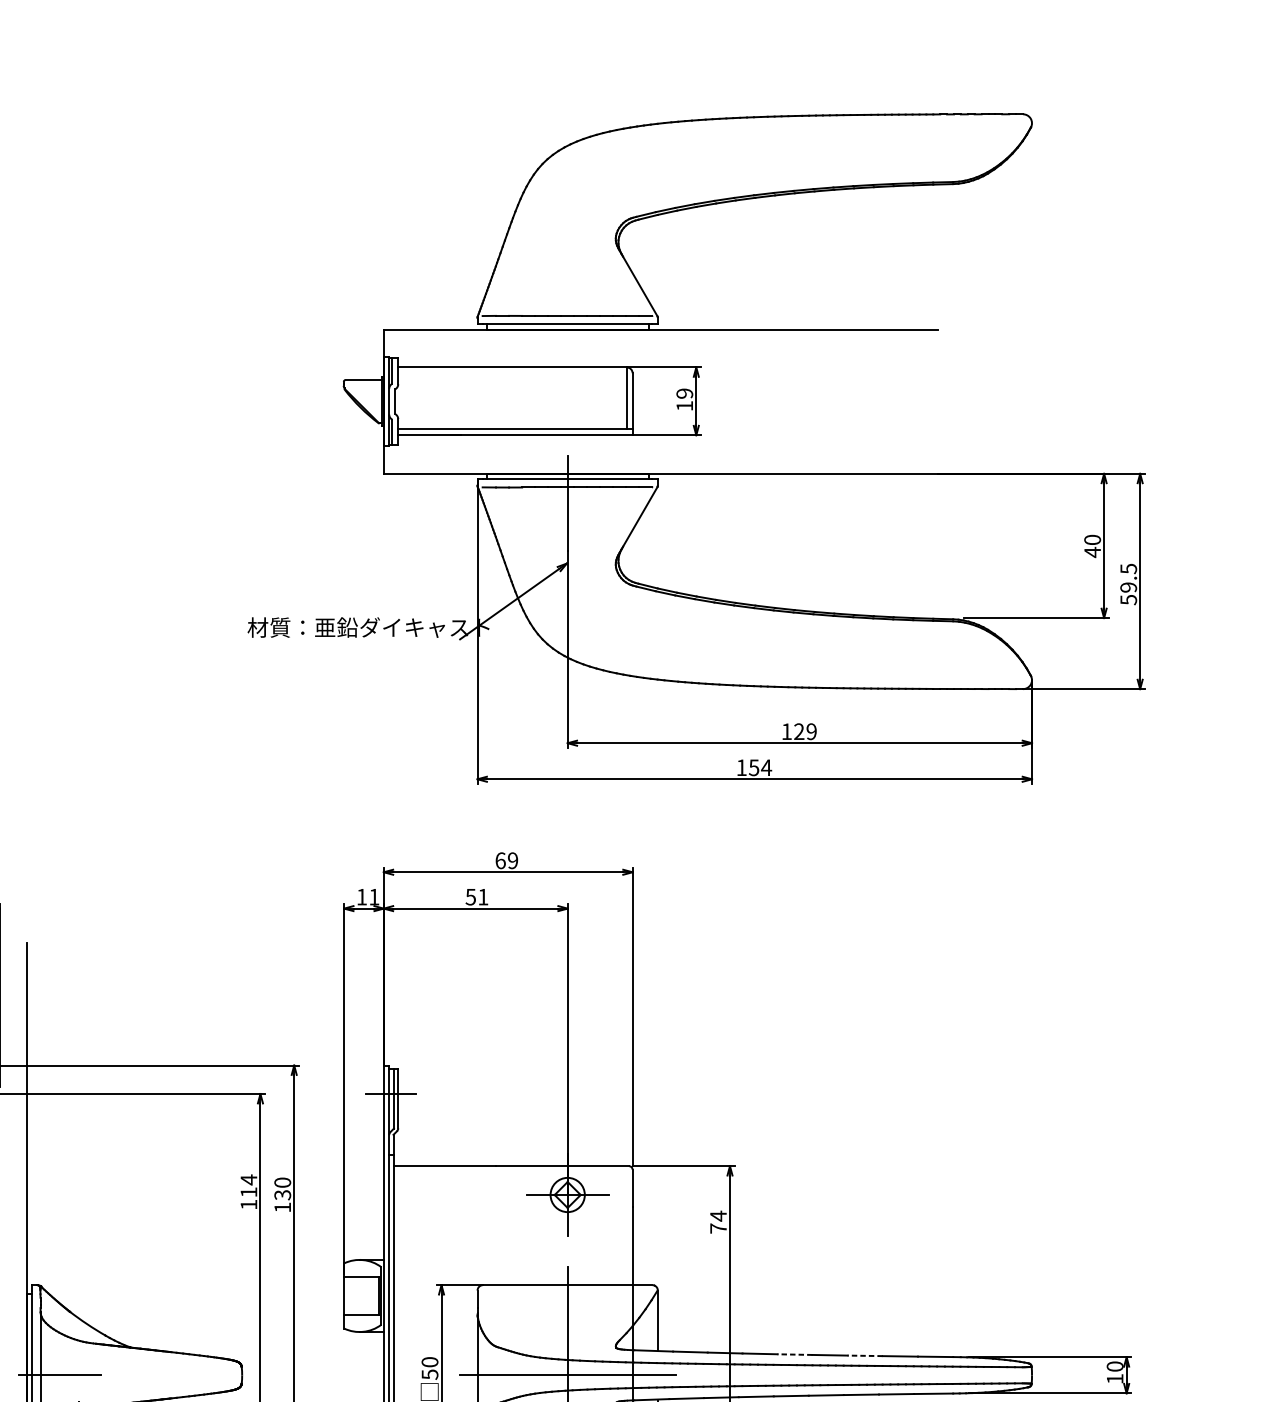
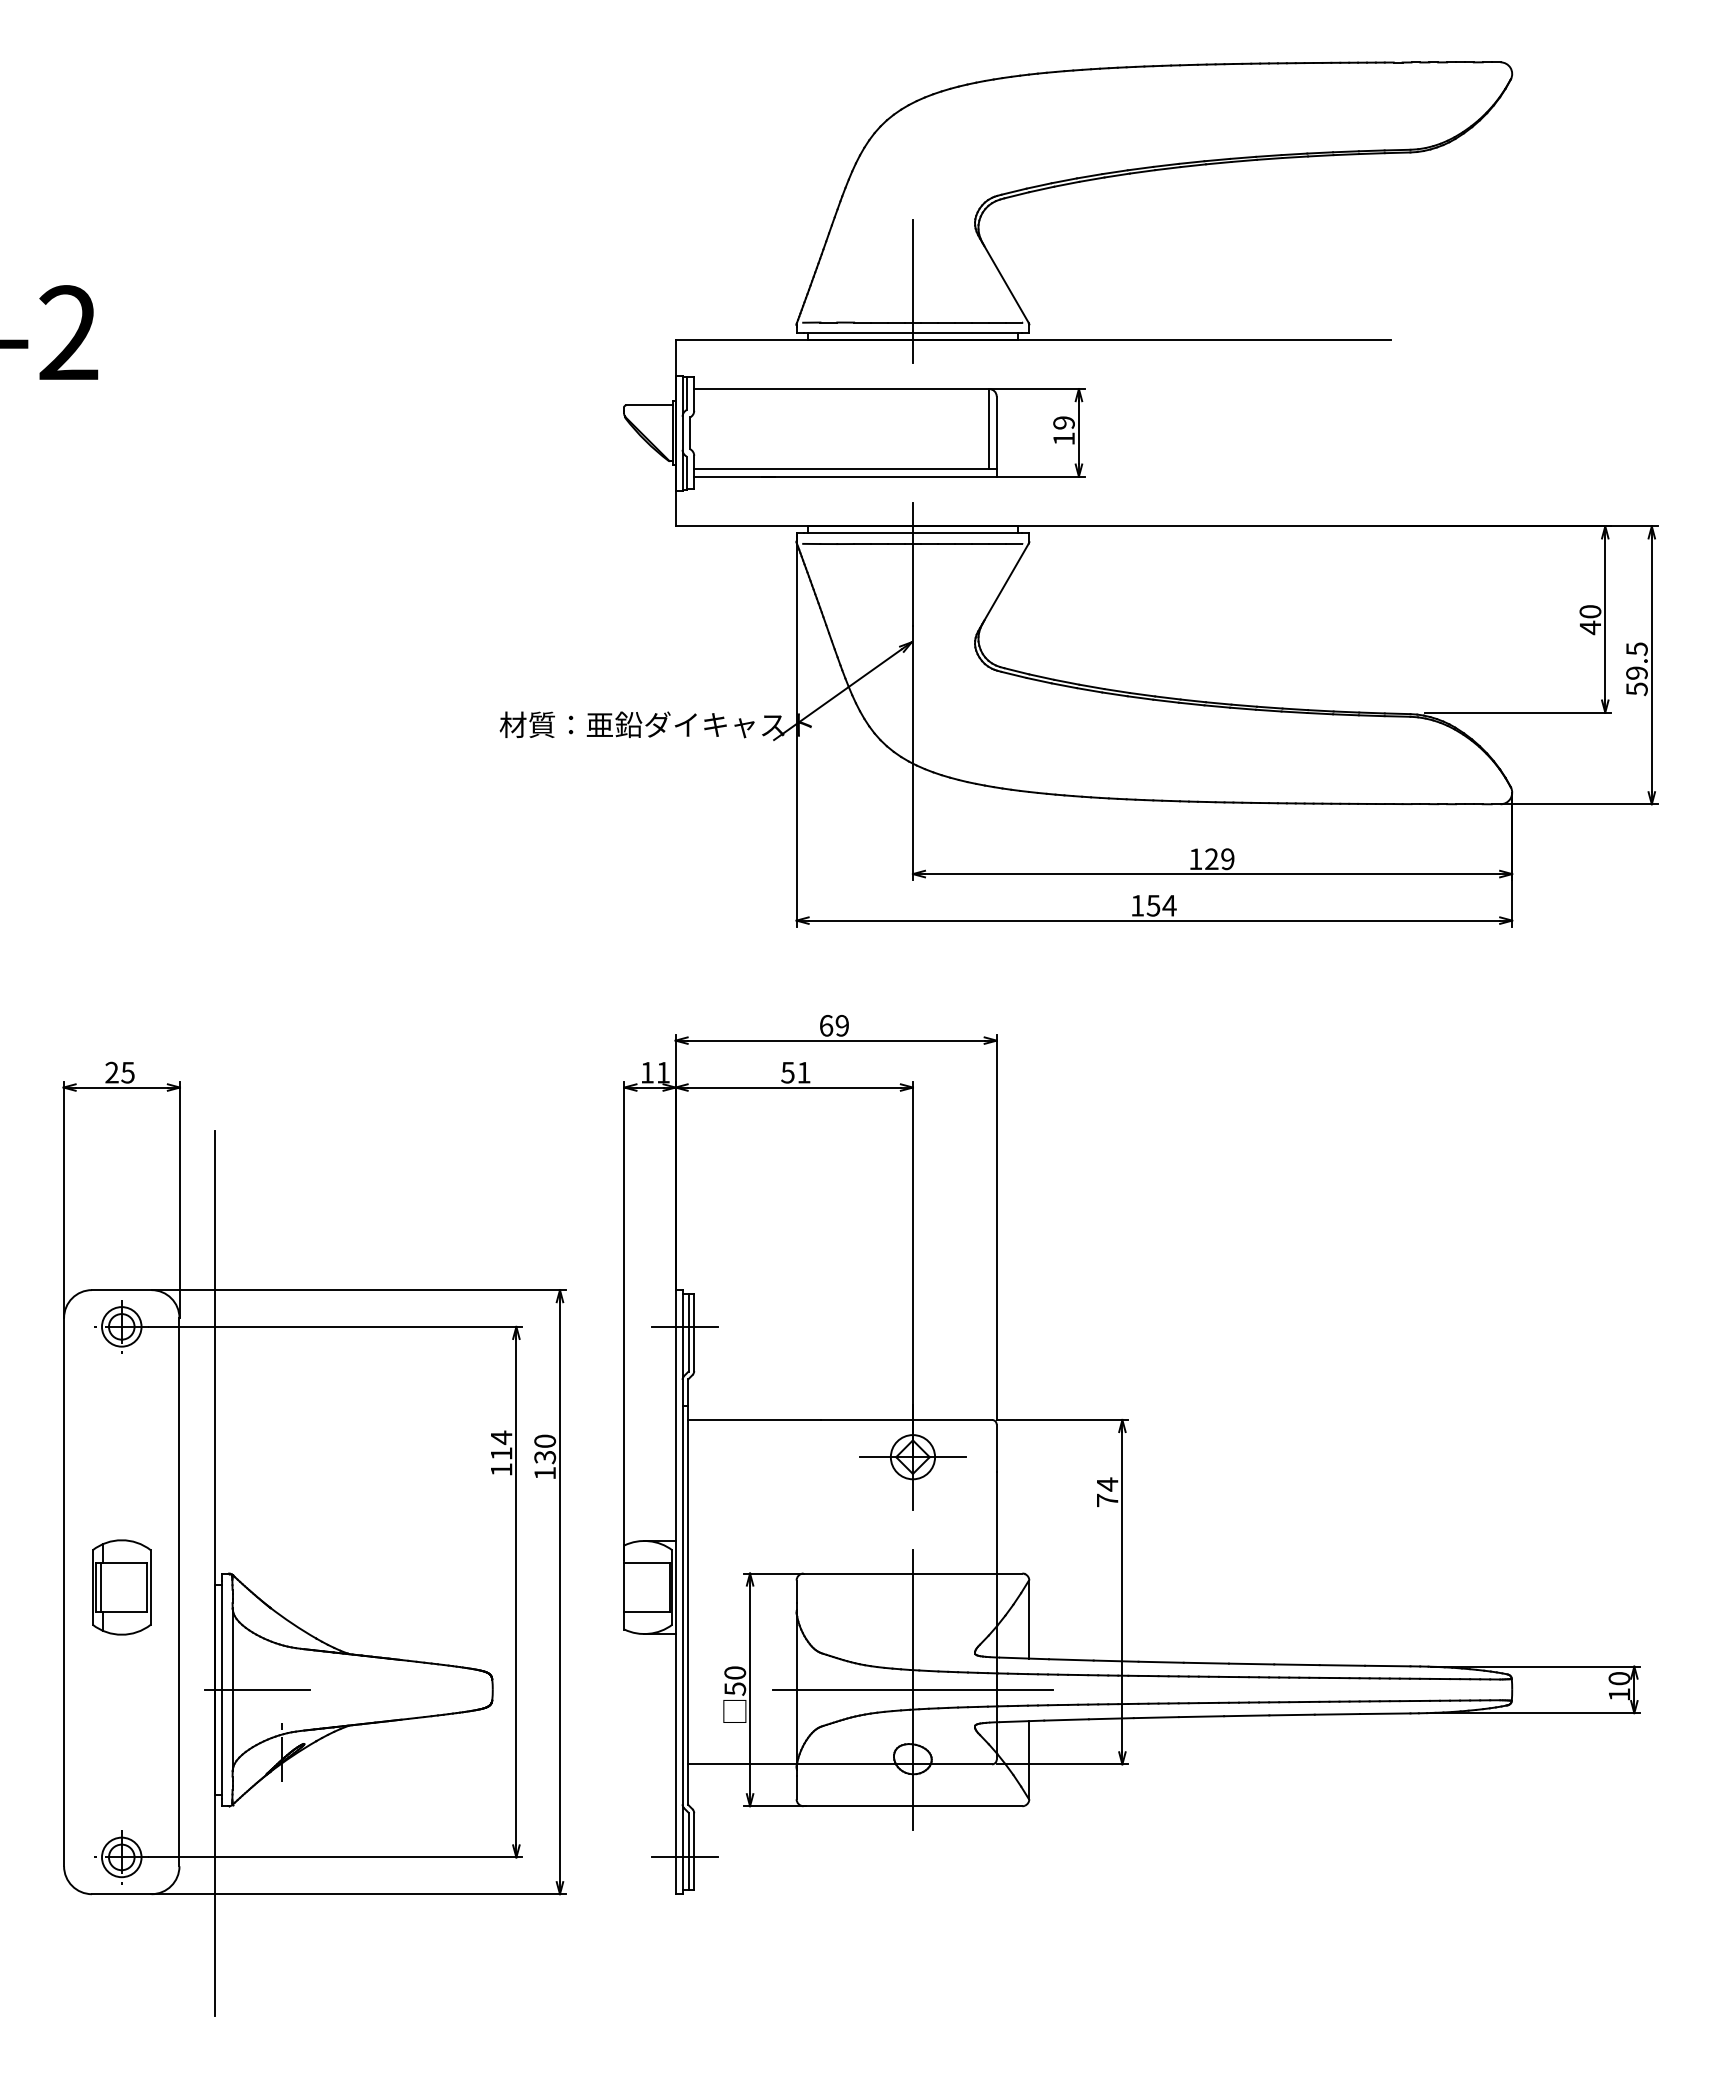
line: (567, 291) -> (912, 291), added
line: (795, 1354) -> (1206, 1663), dashed -> solid
line: (864, 1355) -> (1296, 1664), dashed -> solid

